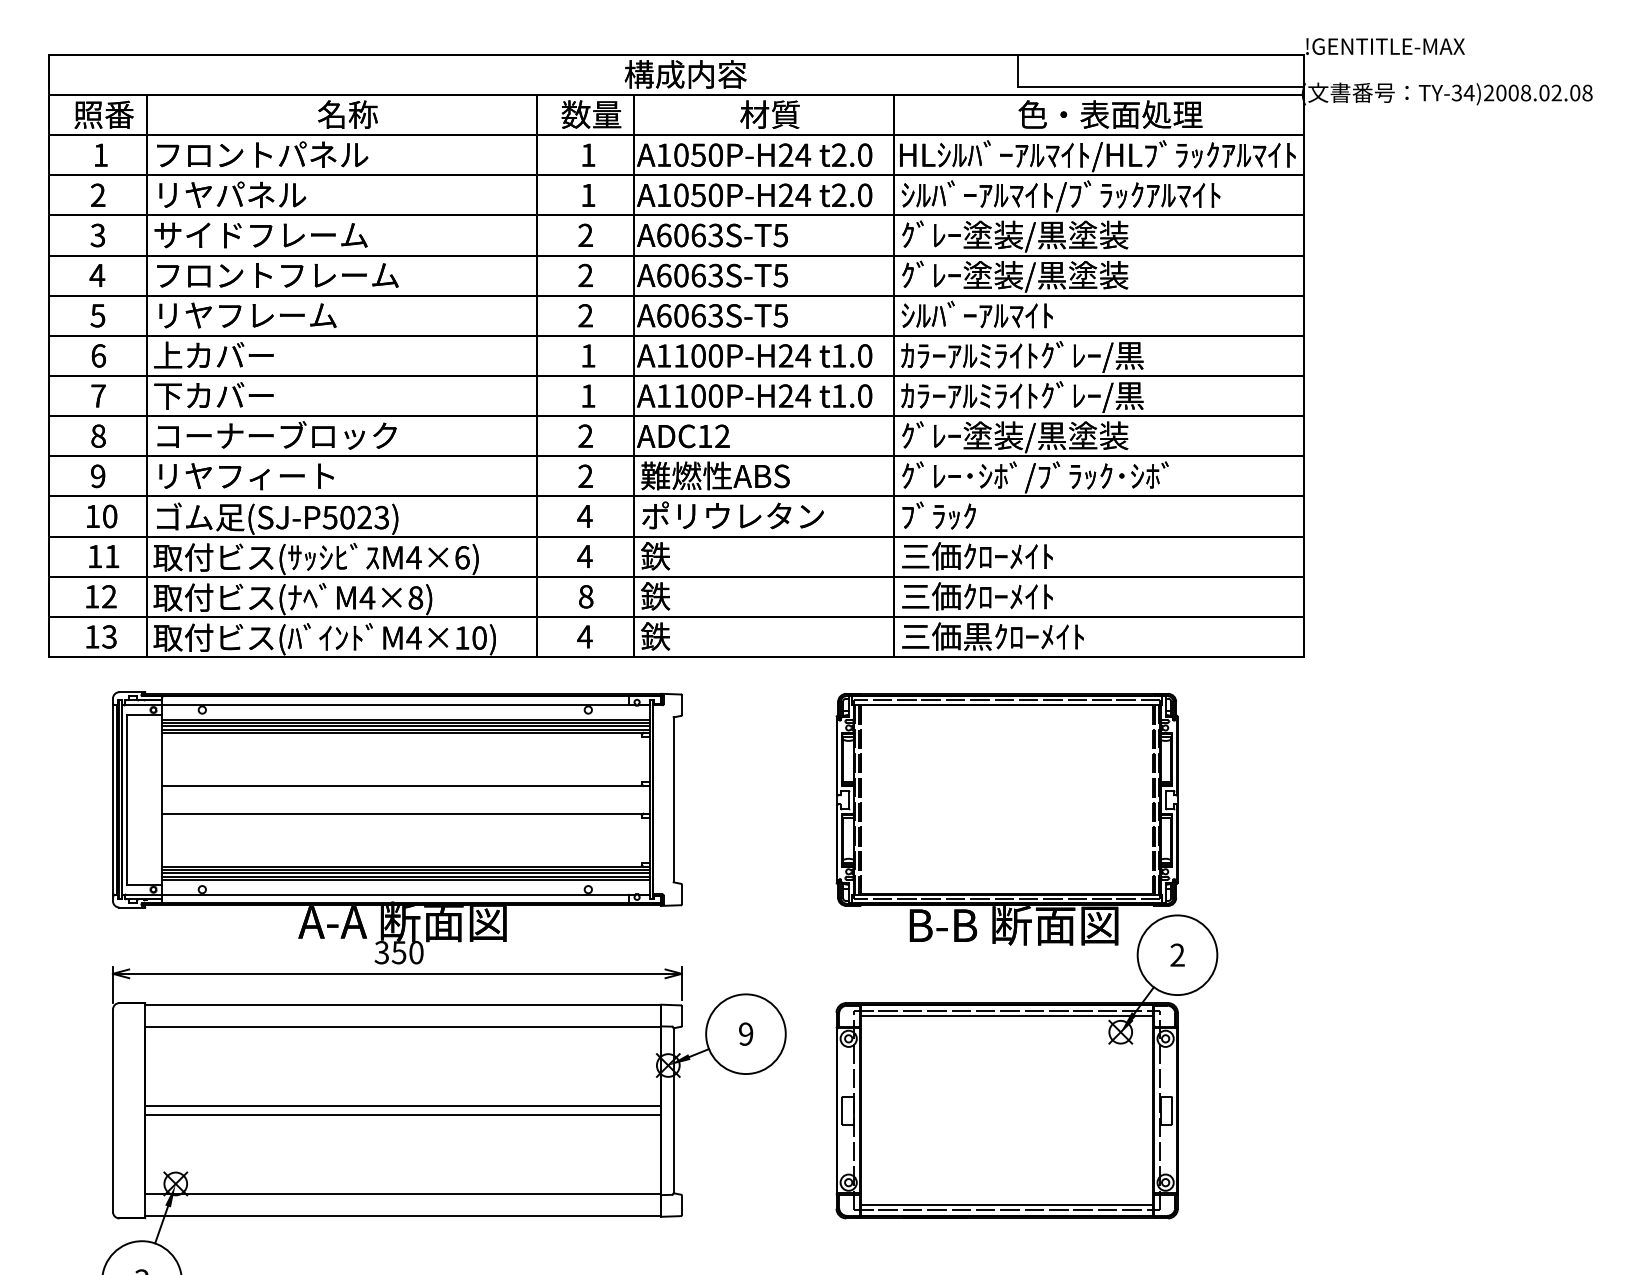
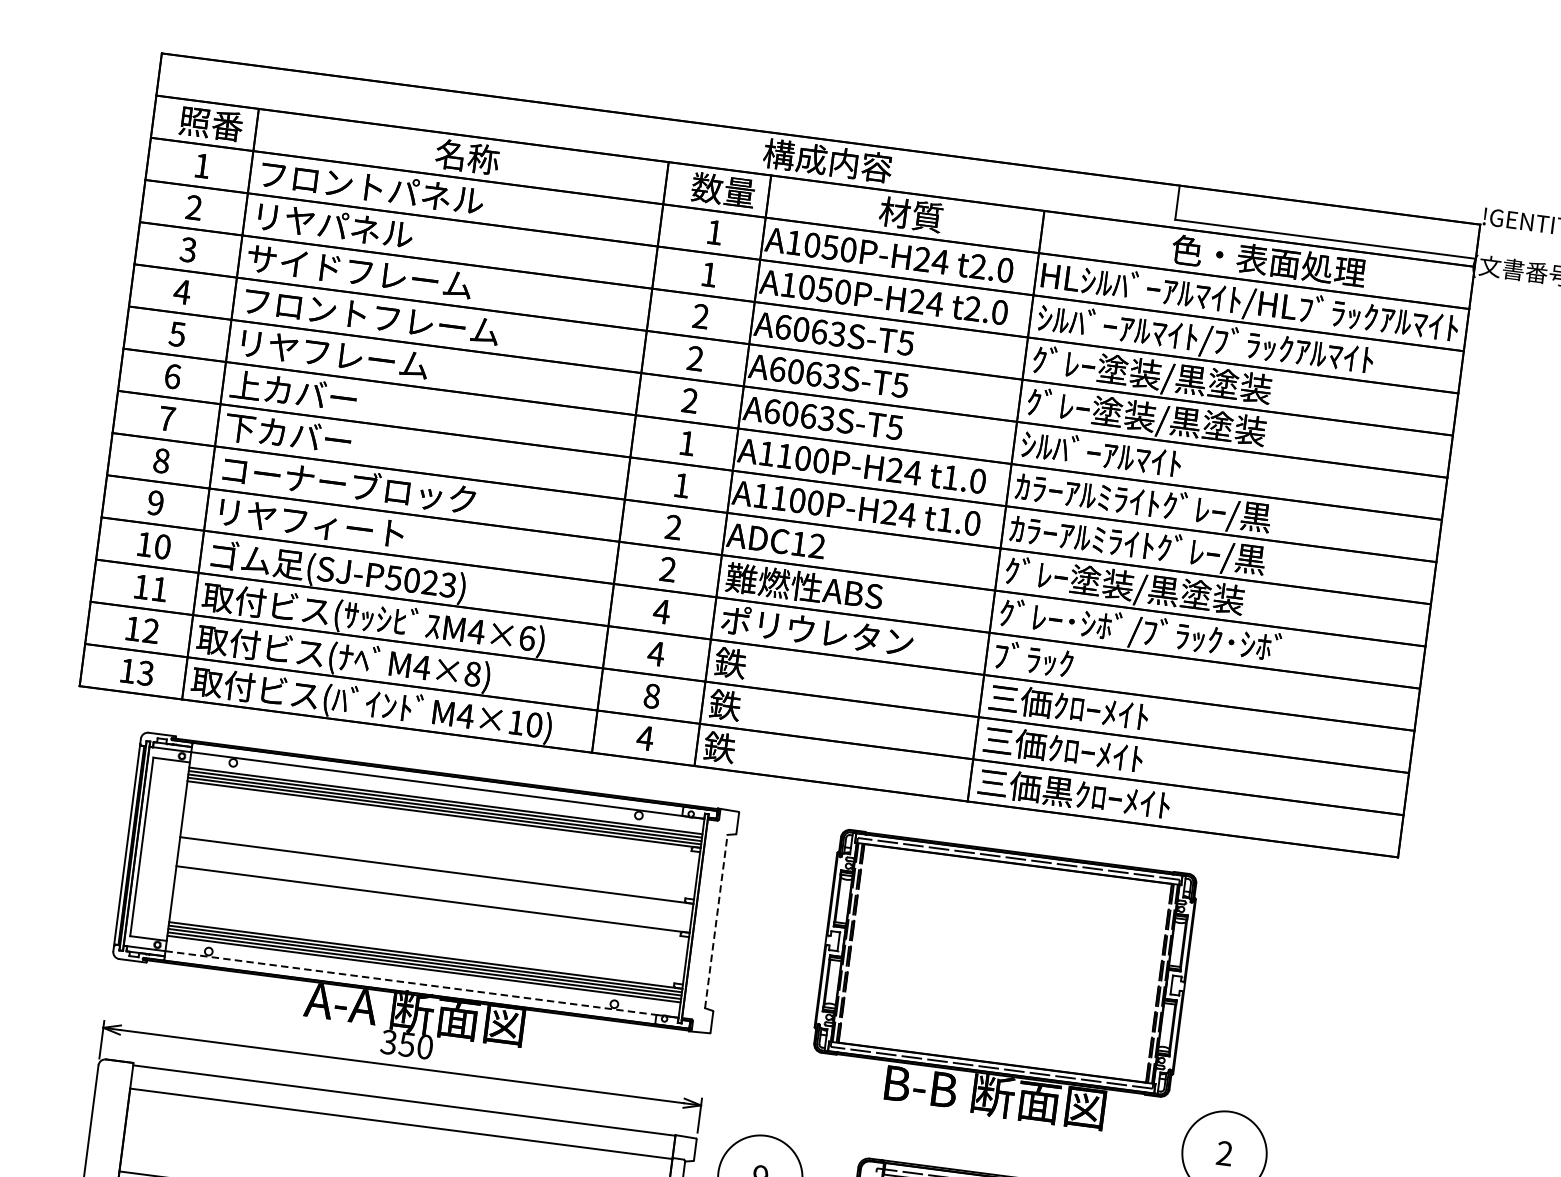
line: (673, 799) -> (716, 921), solid -> dashed
part: (1006, 819) -> (1001, 983), moved
line: (398, 894) -> (414, 983), solid -> dashed

